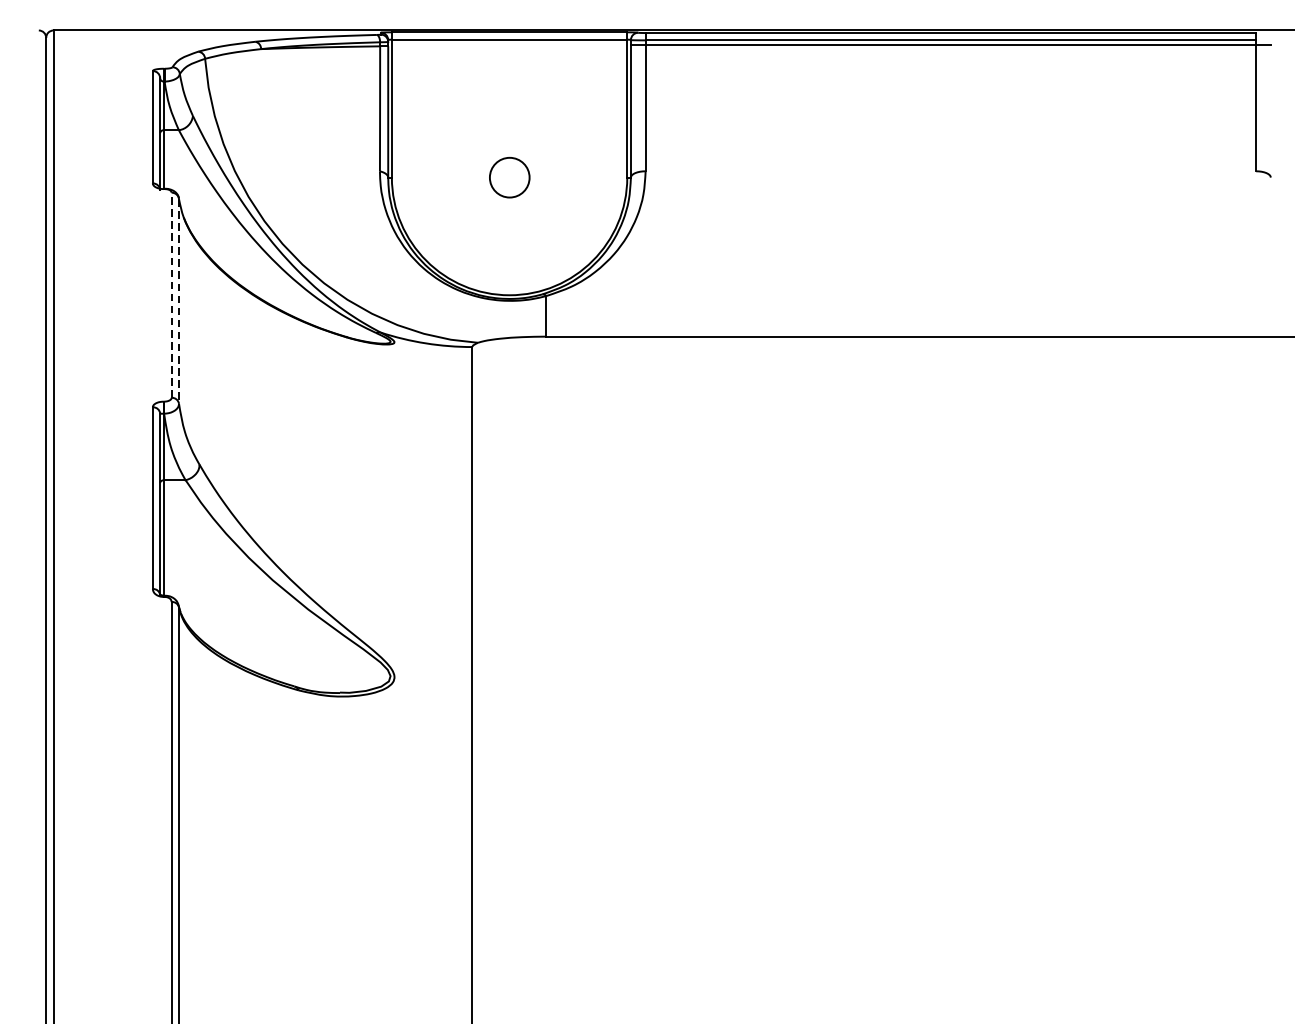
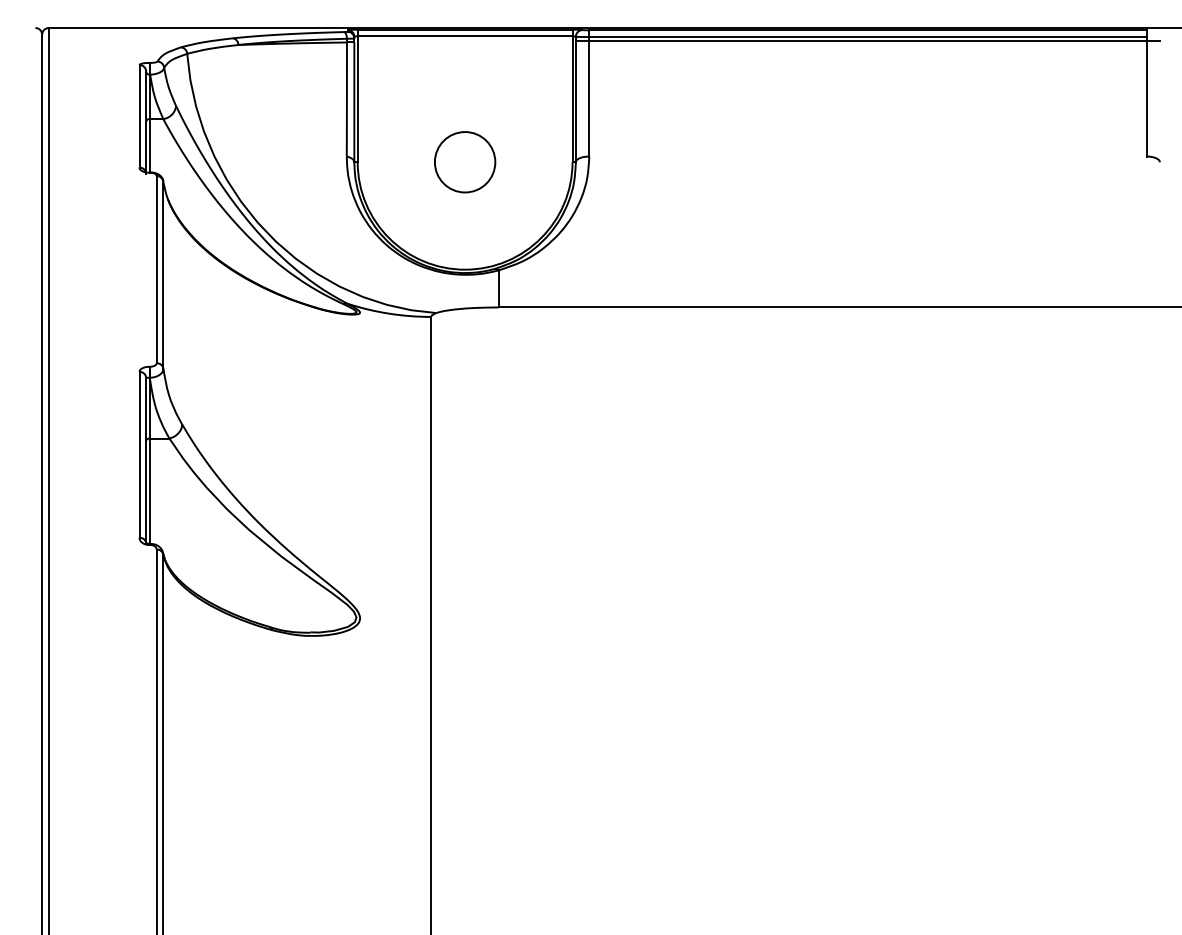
circle: (510, 177) -> (465, 162), size x1.67
line: (171, 295) -> (156, 269), dashed -> solid
line: (179, 301) -> (163, 275), dashed -> solid

